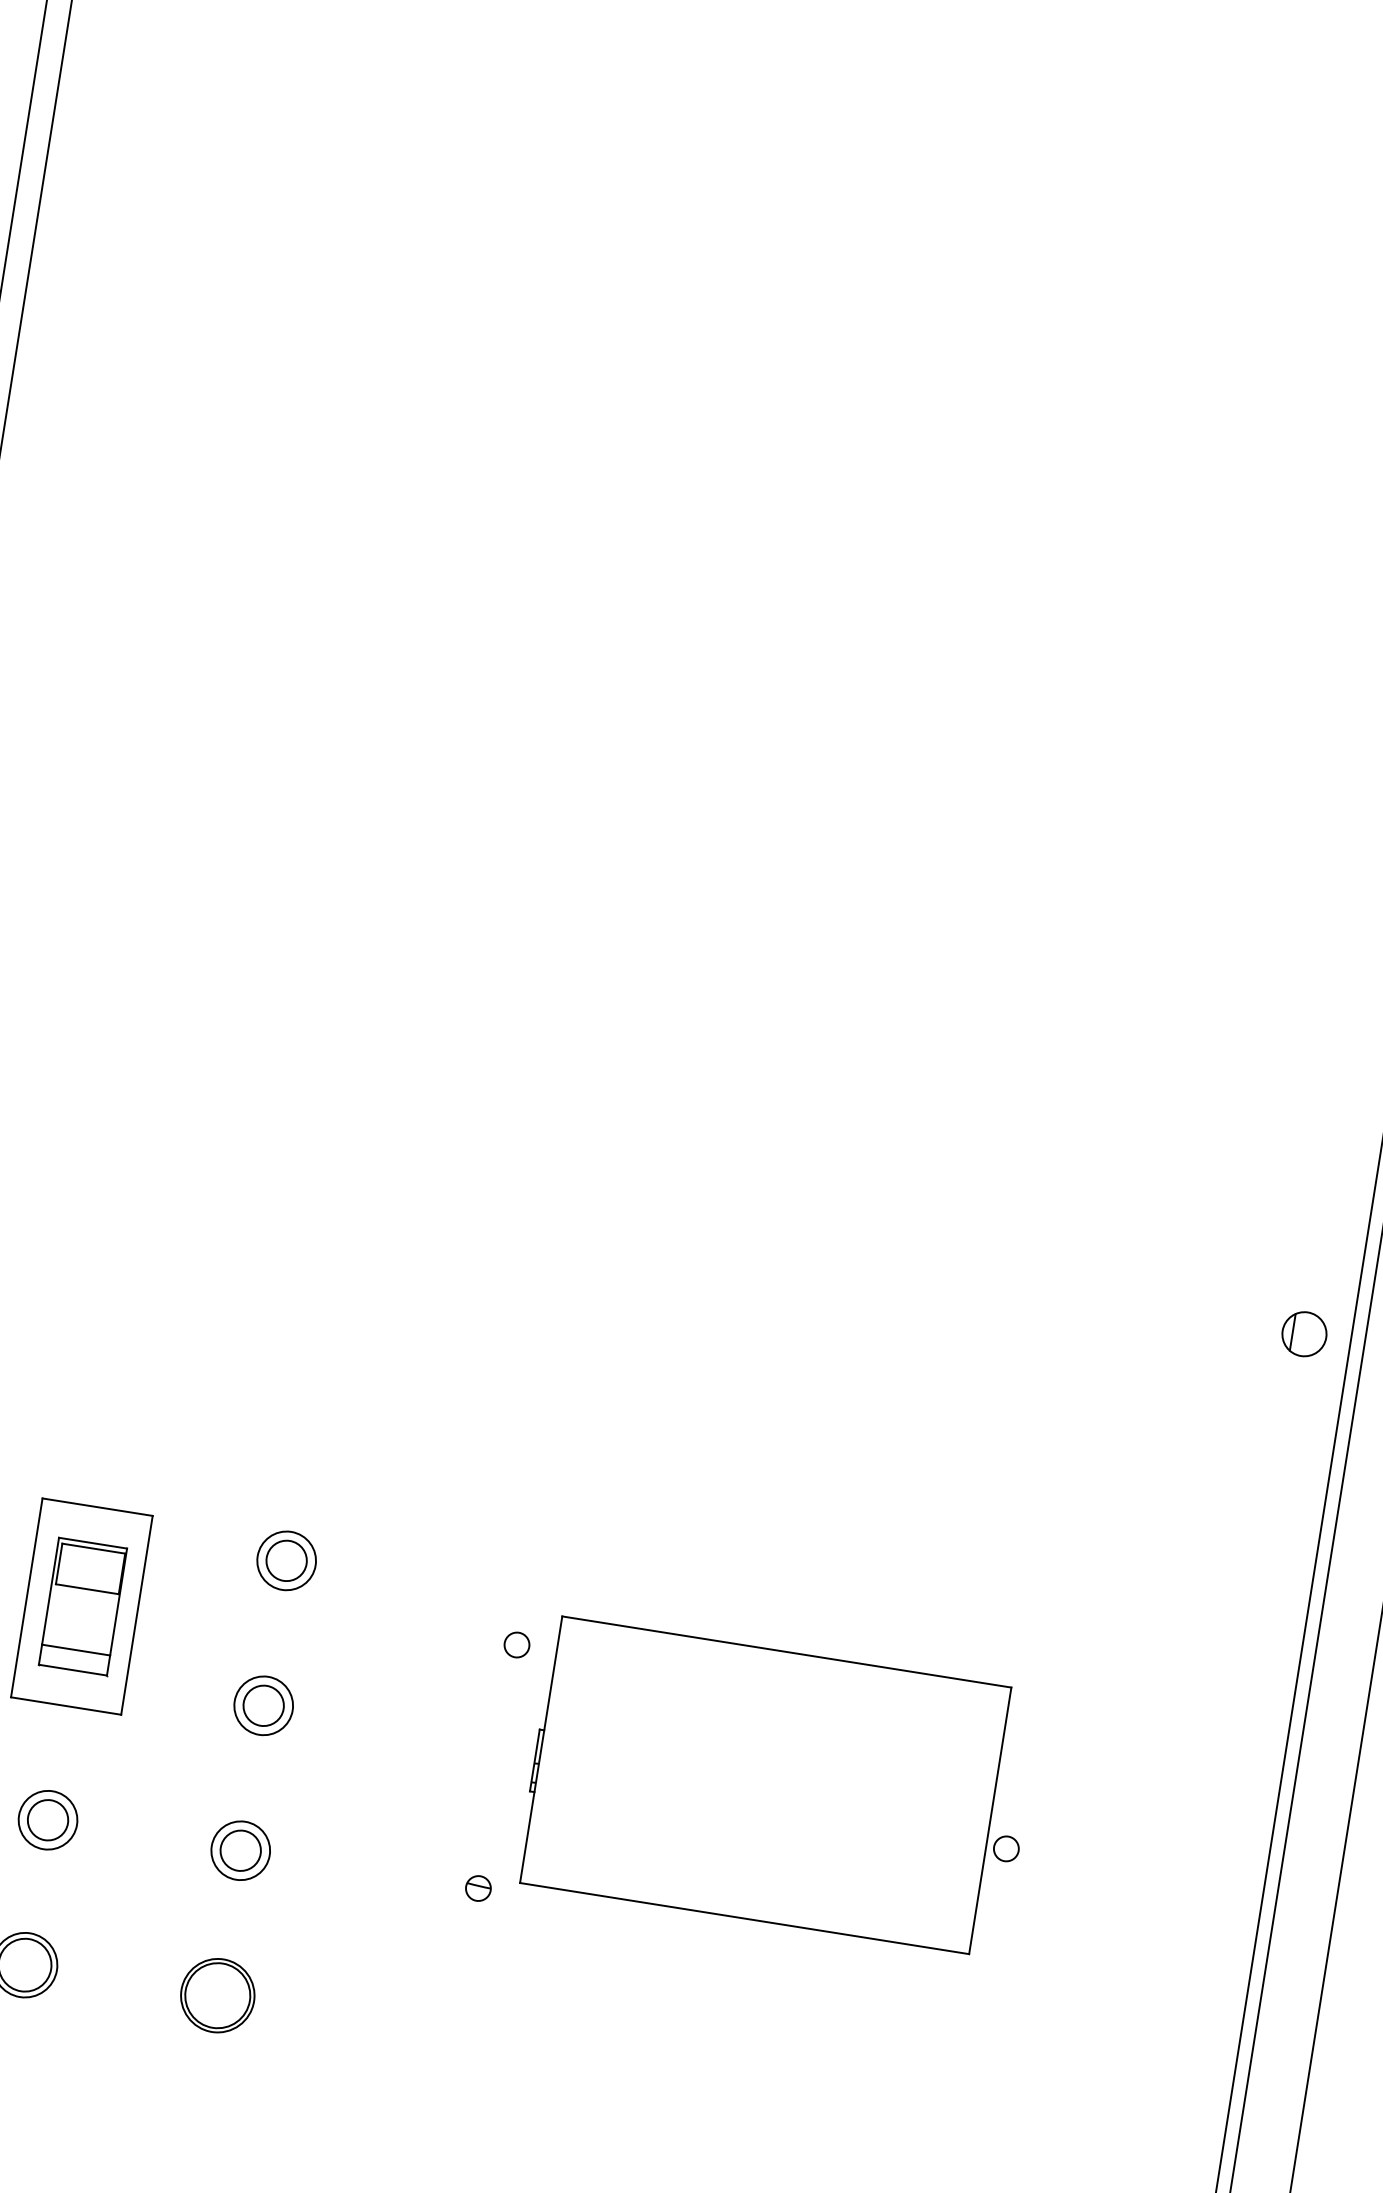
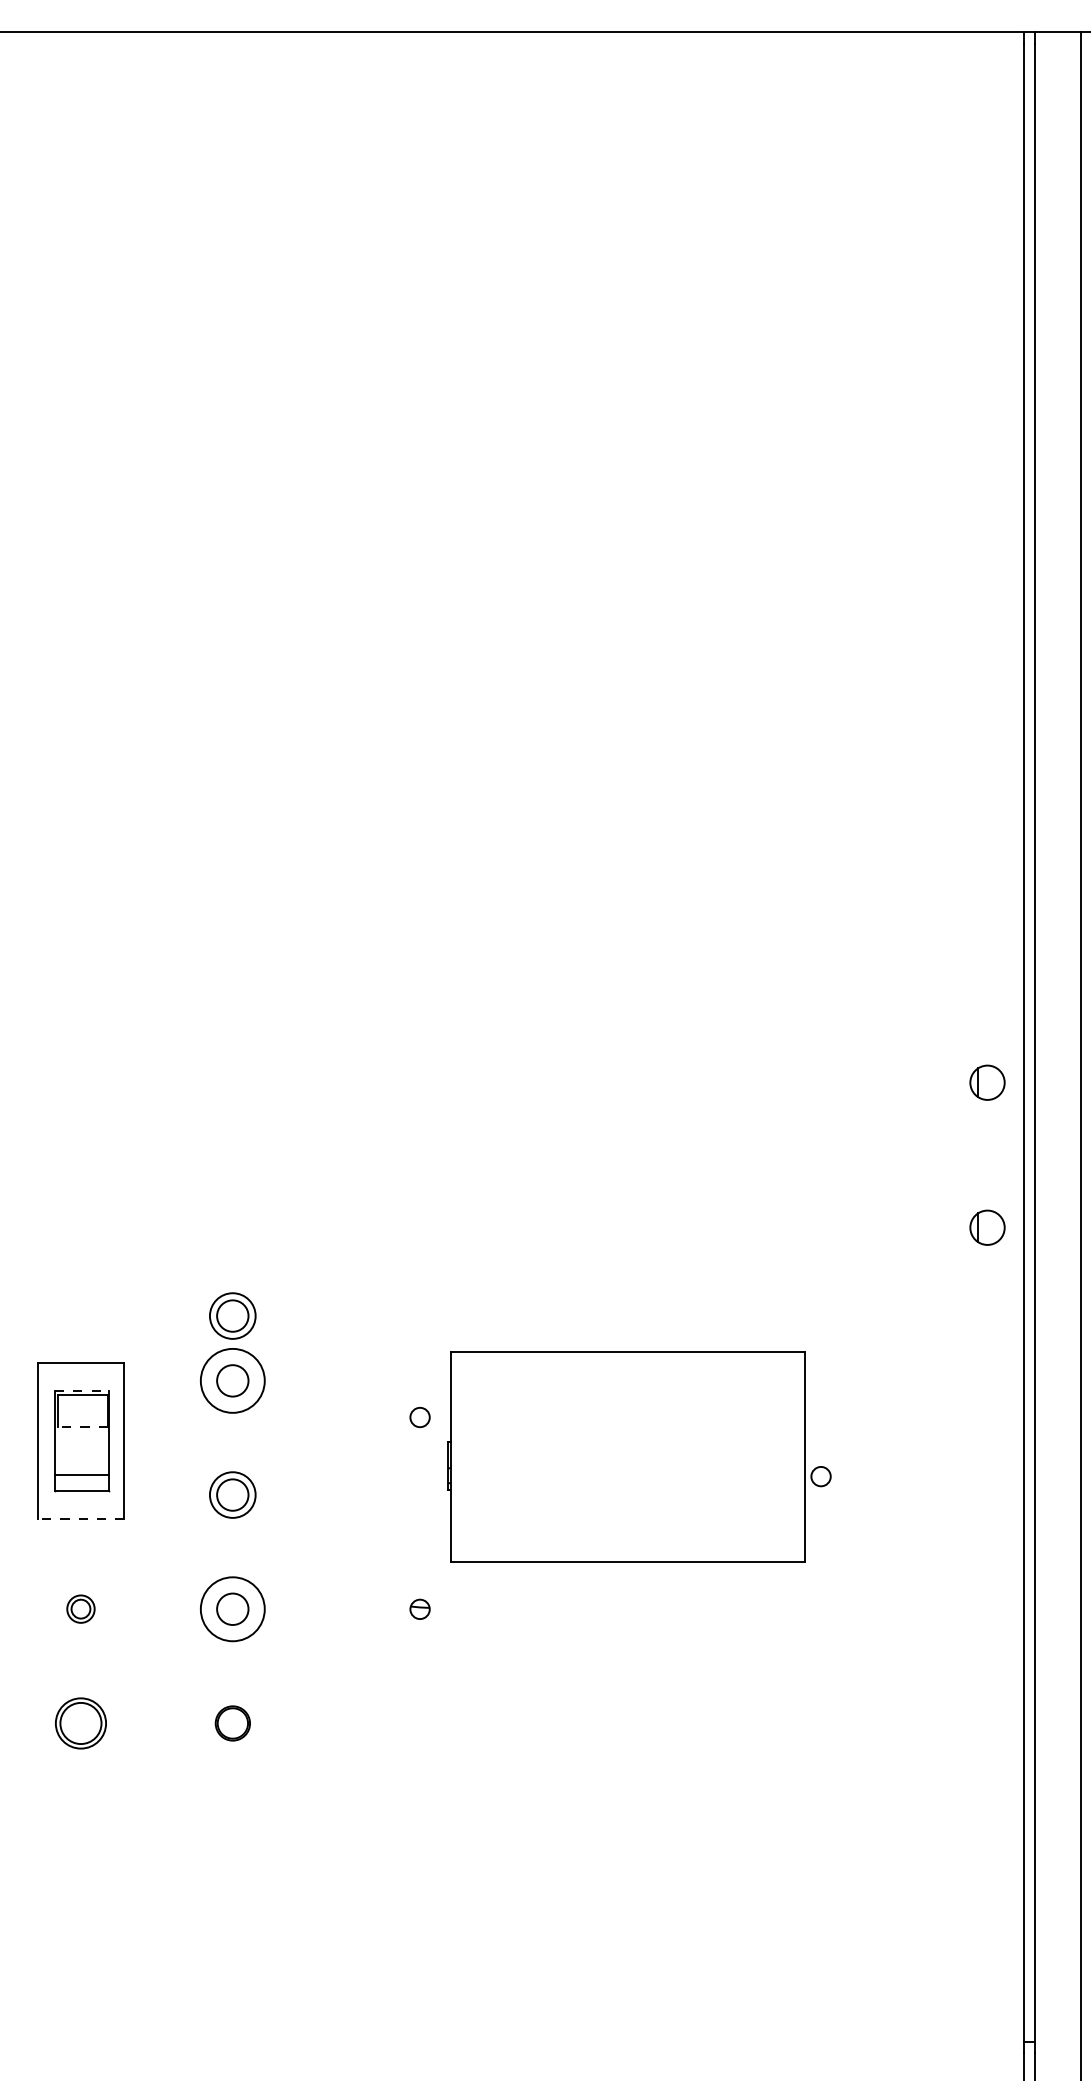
part: (299, 1477) -> (232, 1315), added
part: (1275, 1517) -> (987, 1227), added
line: (92, 1542) -> (81, 1390), solid -> dashed
circle: (286, 1560) -> (232, 1380), size x1.4
line: (87, 1588) -> (83, 1426), solid -> dashed
line: (65, 1706) -> (80, 1519), solid -> dashed
part: (779, 1786) -> (639, 1456), moved
part: (47, 1819) -> (80, 1608), size x0.6
circle: (240, 1850) -> (232, 1609), size x1.4
part: (217, 1995) -> (232, 1723), size x0.6

